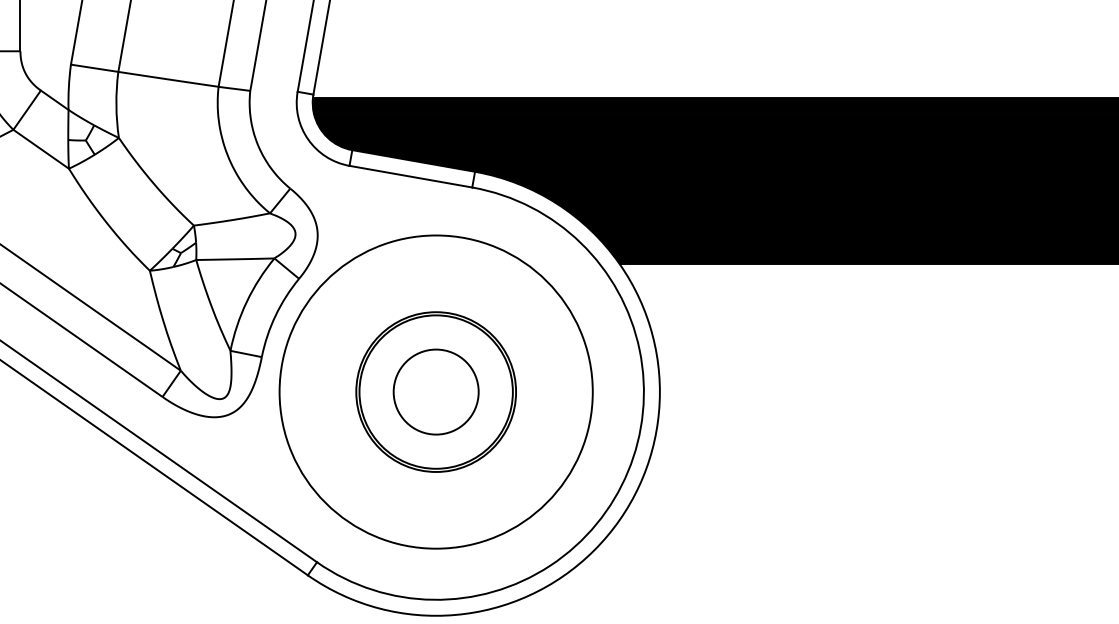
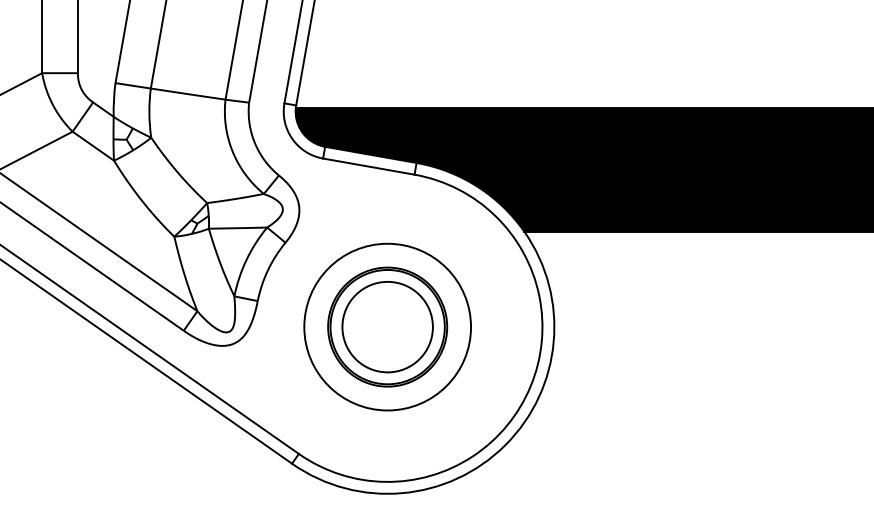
circle: (435, 391) -> (387, 326), size x0.71
circle: (435, 391) -> (387, 326), size x1.43

